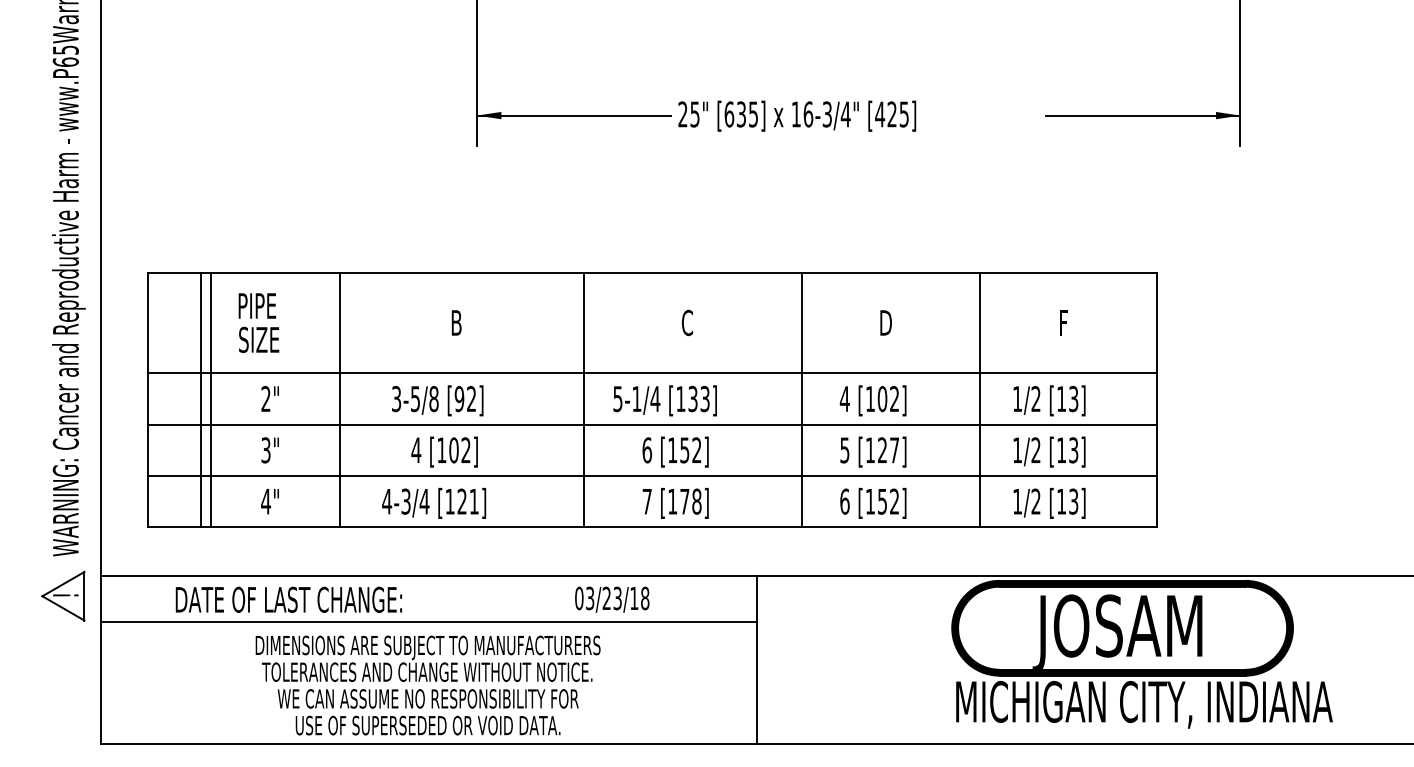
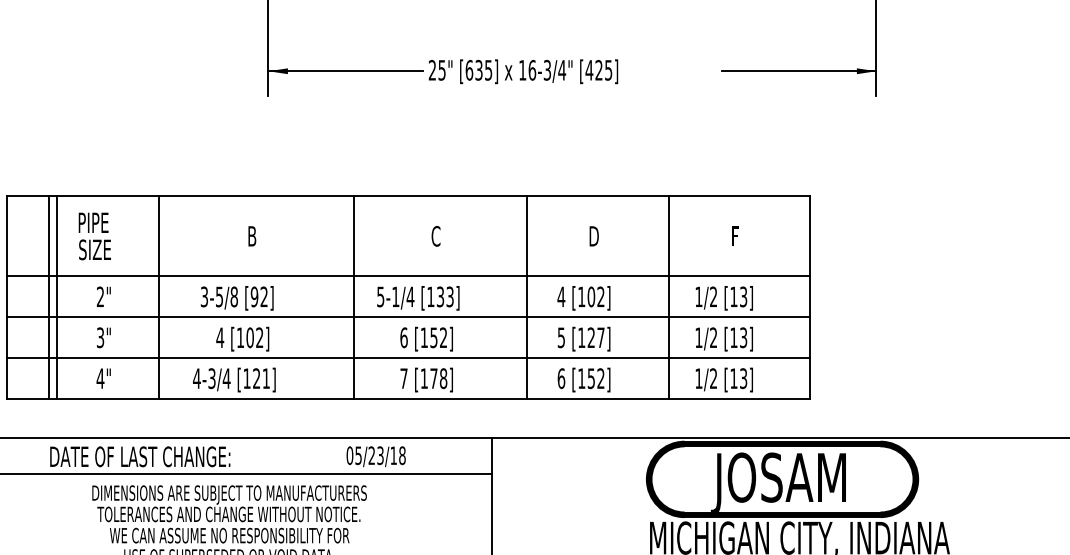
text: (590, 597) -> (358, 454), 03/23/18 -> 05/23/18
text: (288, 599) -> (139, 456), moved

